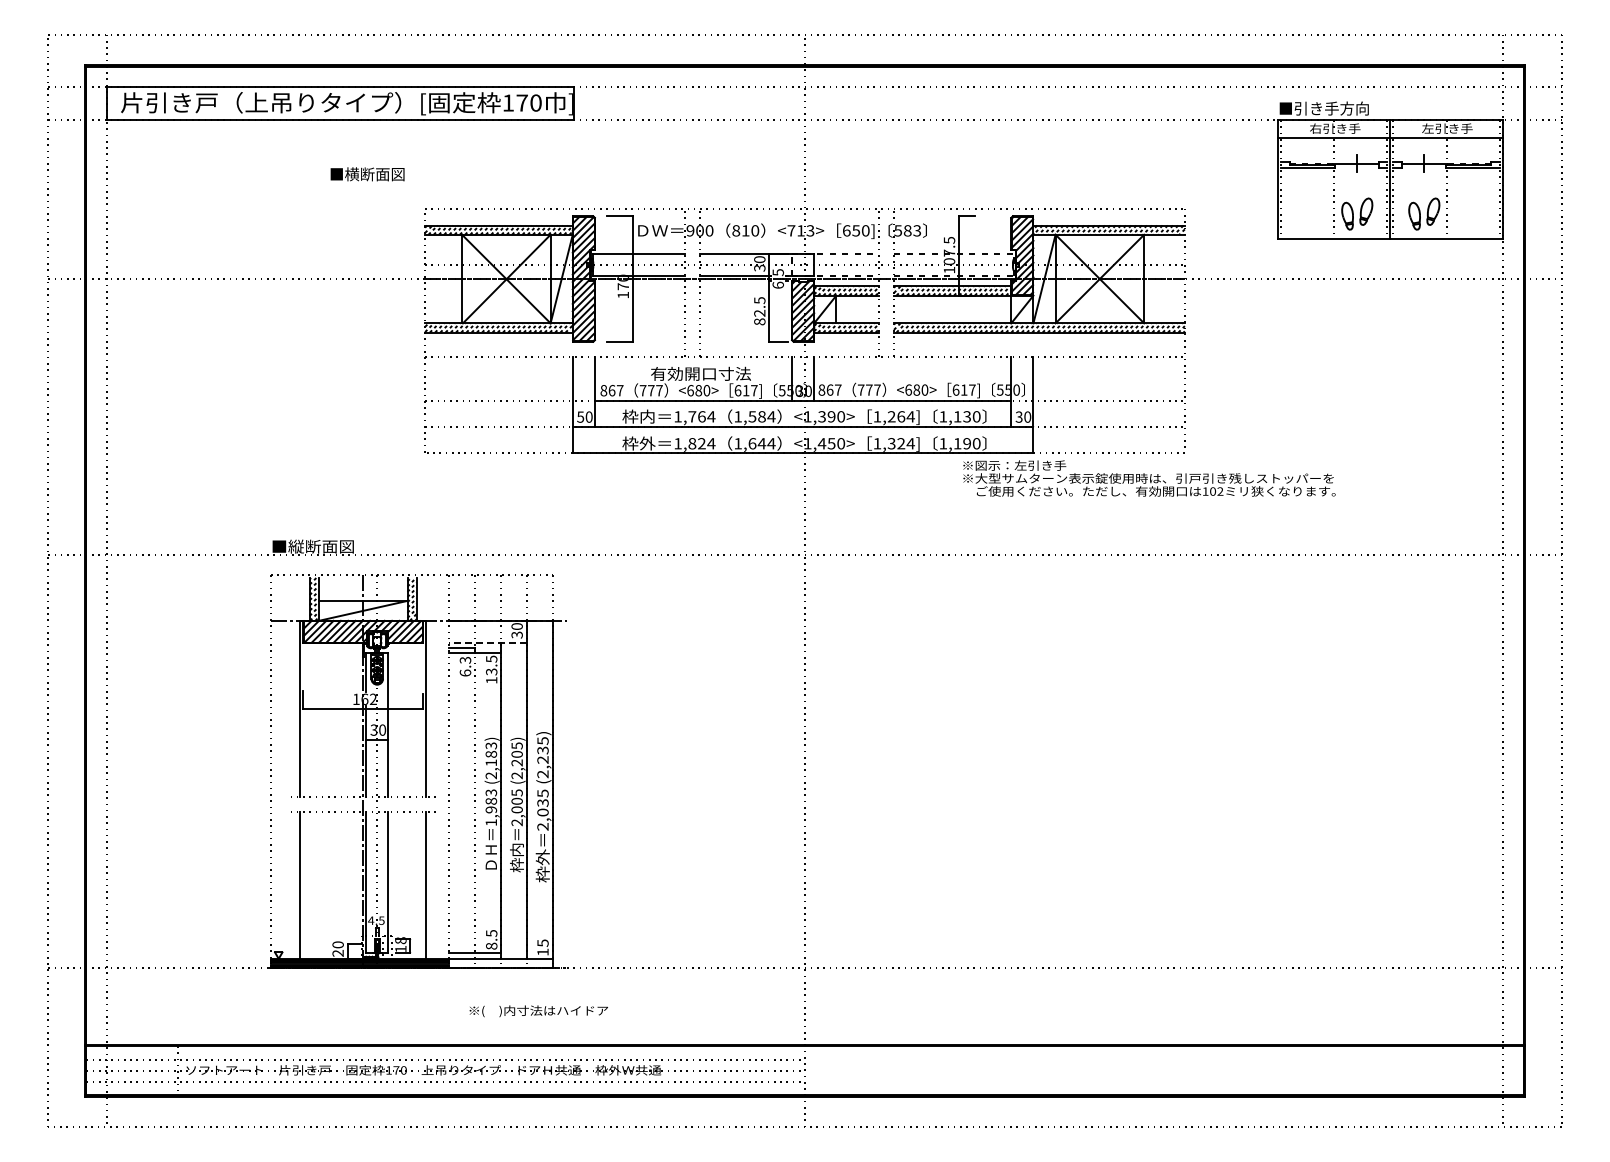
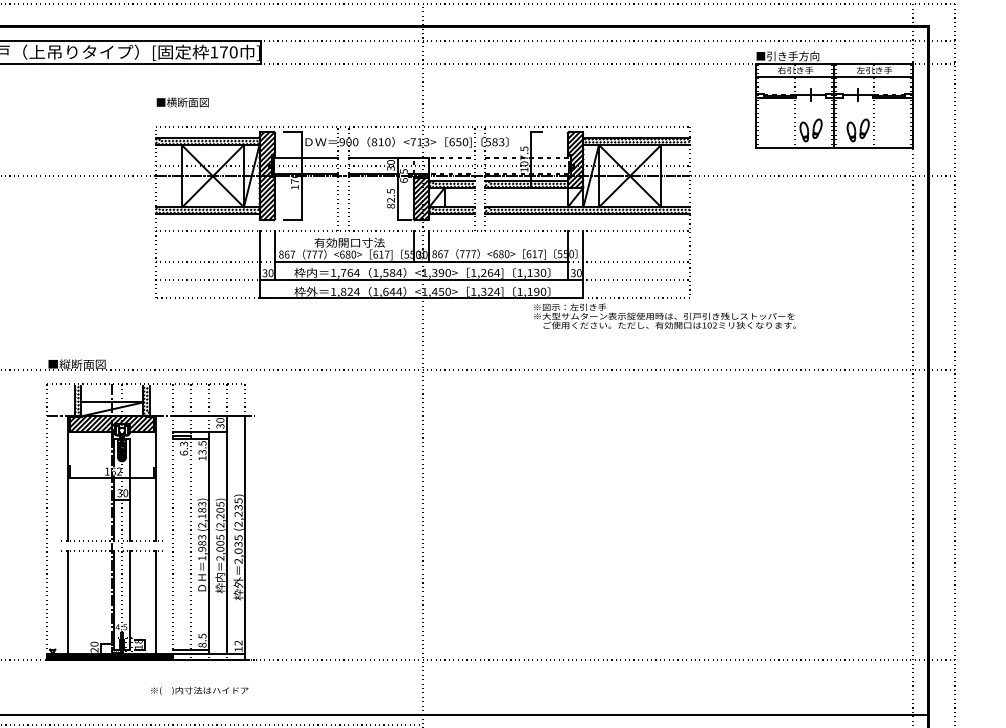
text: (367, 174) -> (182, 102), moved
text: (580, 416) -> (264, 272), 50 -> 30
line: (487, 643) -> (199, 432), dashed -> solid
text: (542, 942) -> (238, 642), 15 -> 12
text: (538, 1011) -> (199, 691), moved

